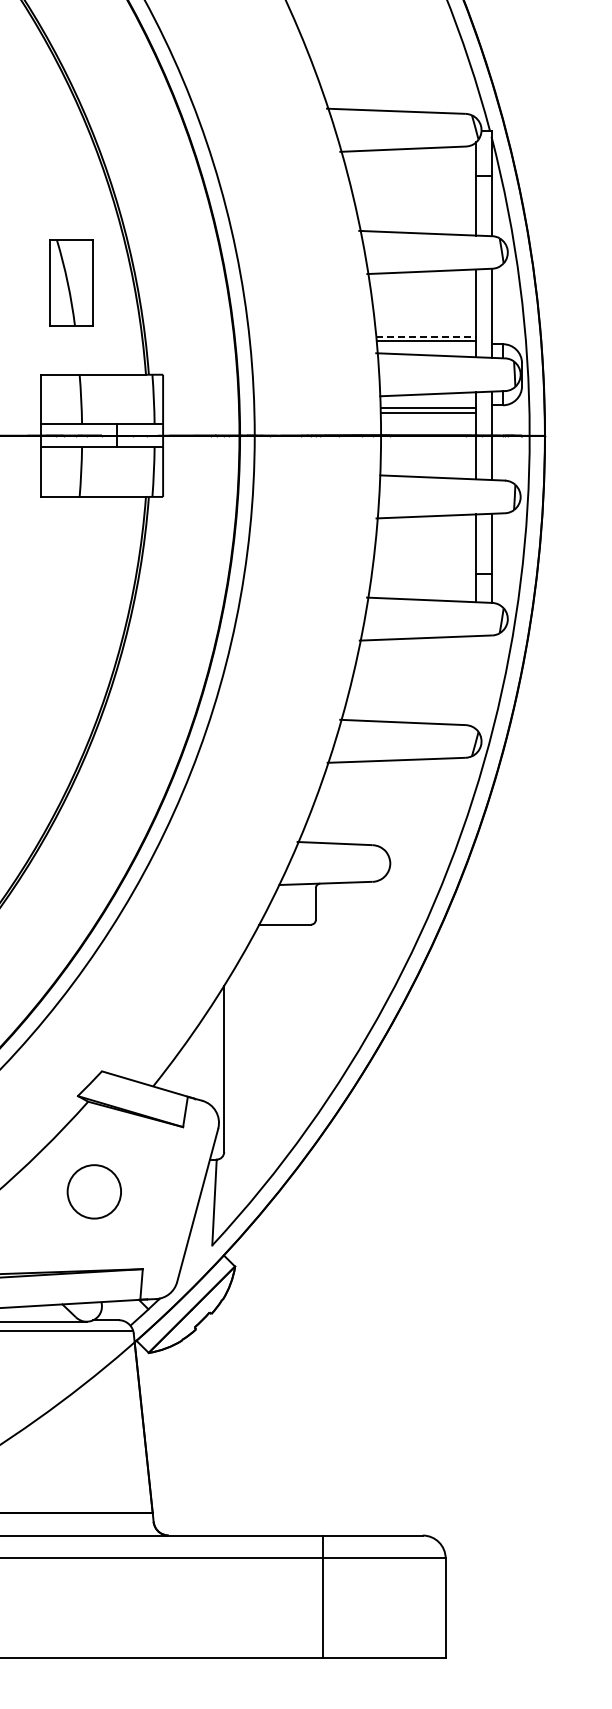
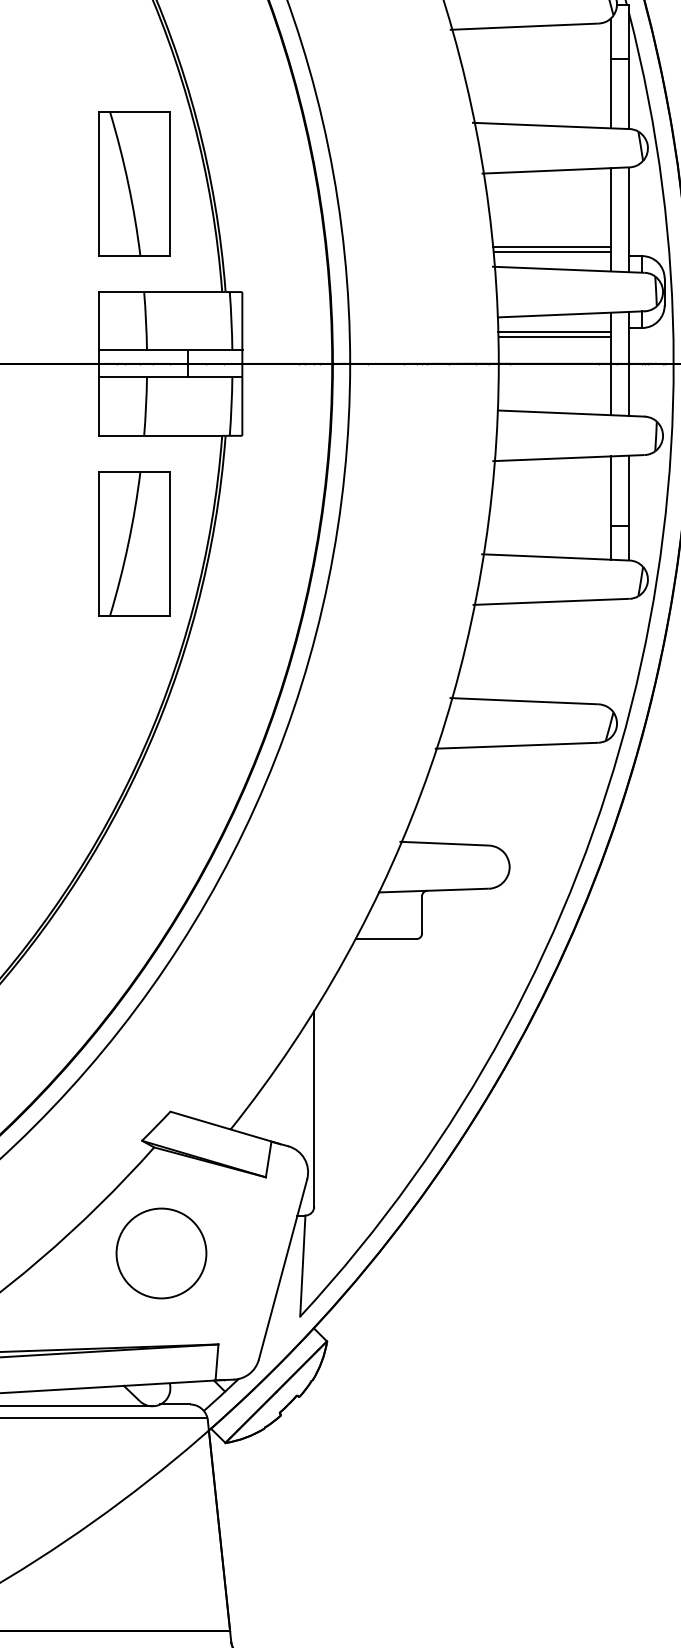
part: (71, 282) -> (134, 183), size x1.43
line: (426, 336) -> (552, 247), dashed -> solid
part: (71, 588) -> (134, 543), added
circle: (94, 1191) -> (161, 1253), size x1.43

